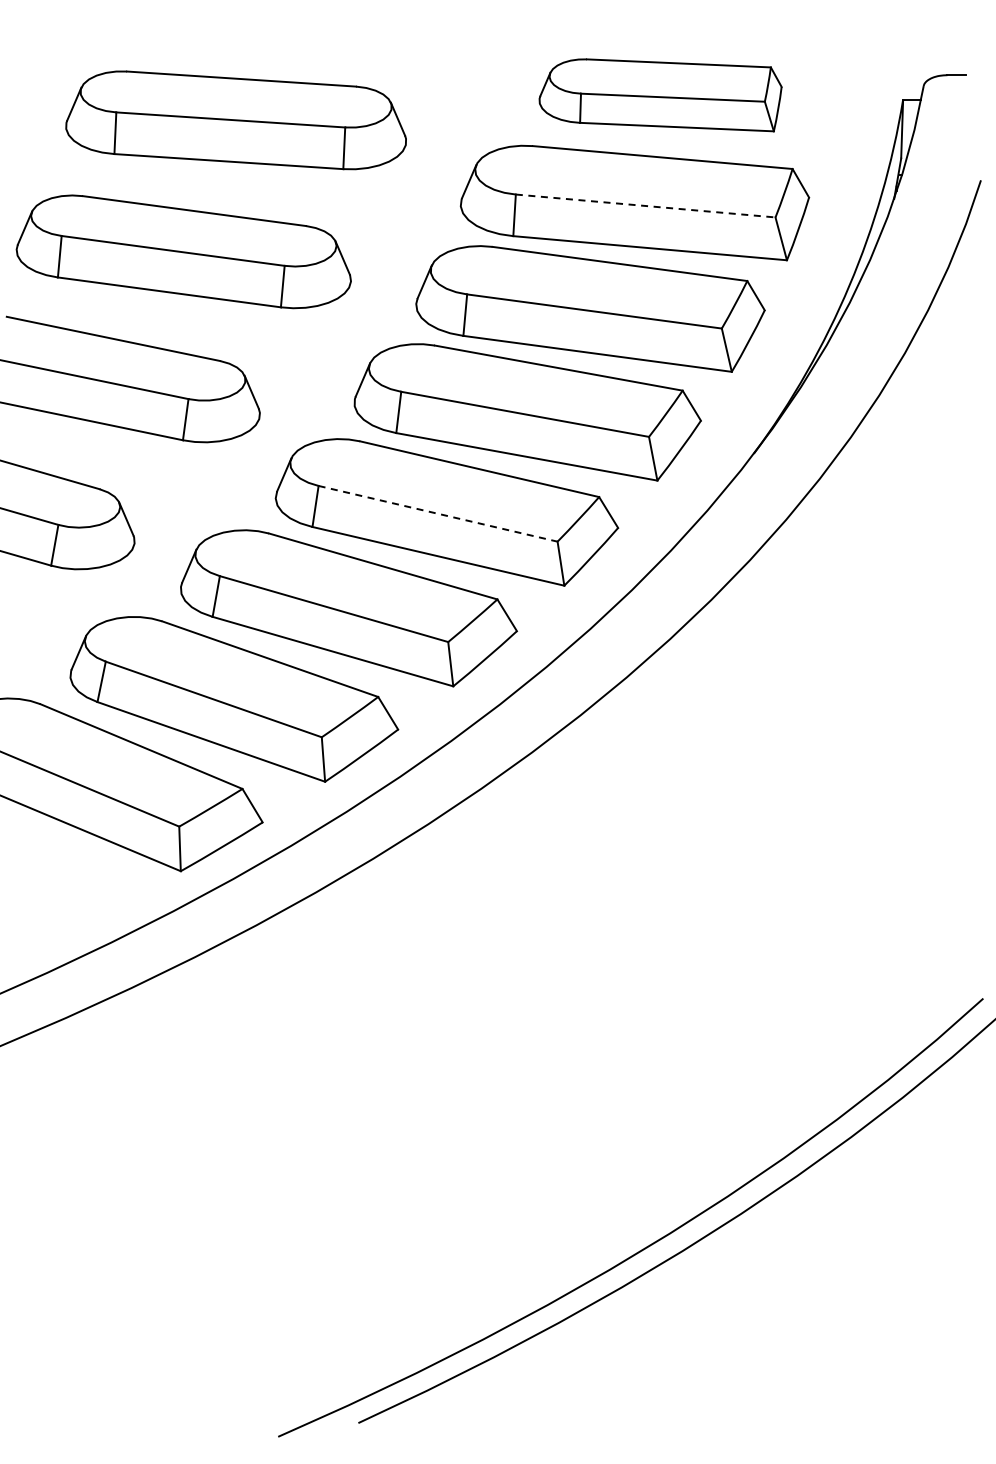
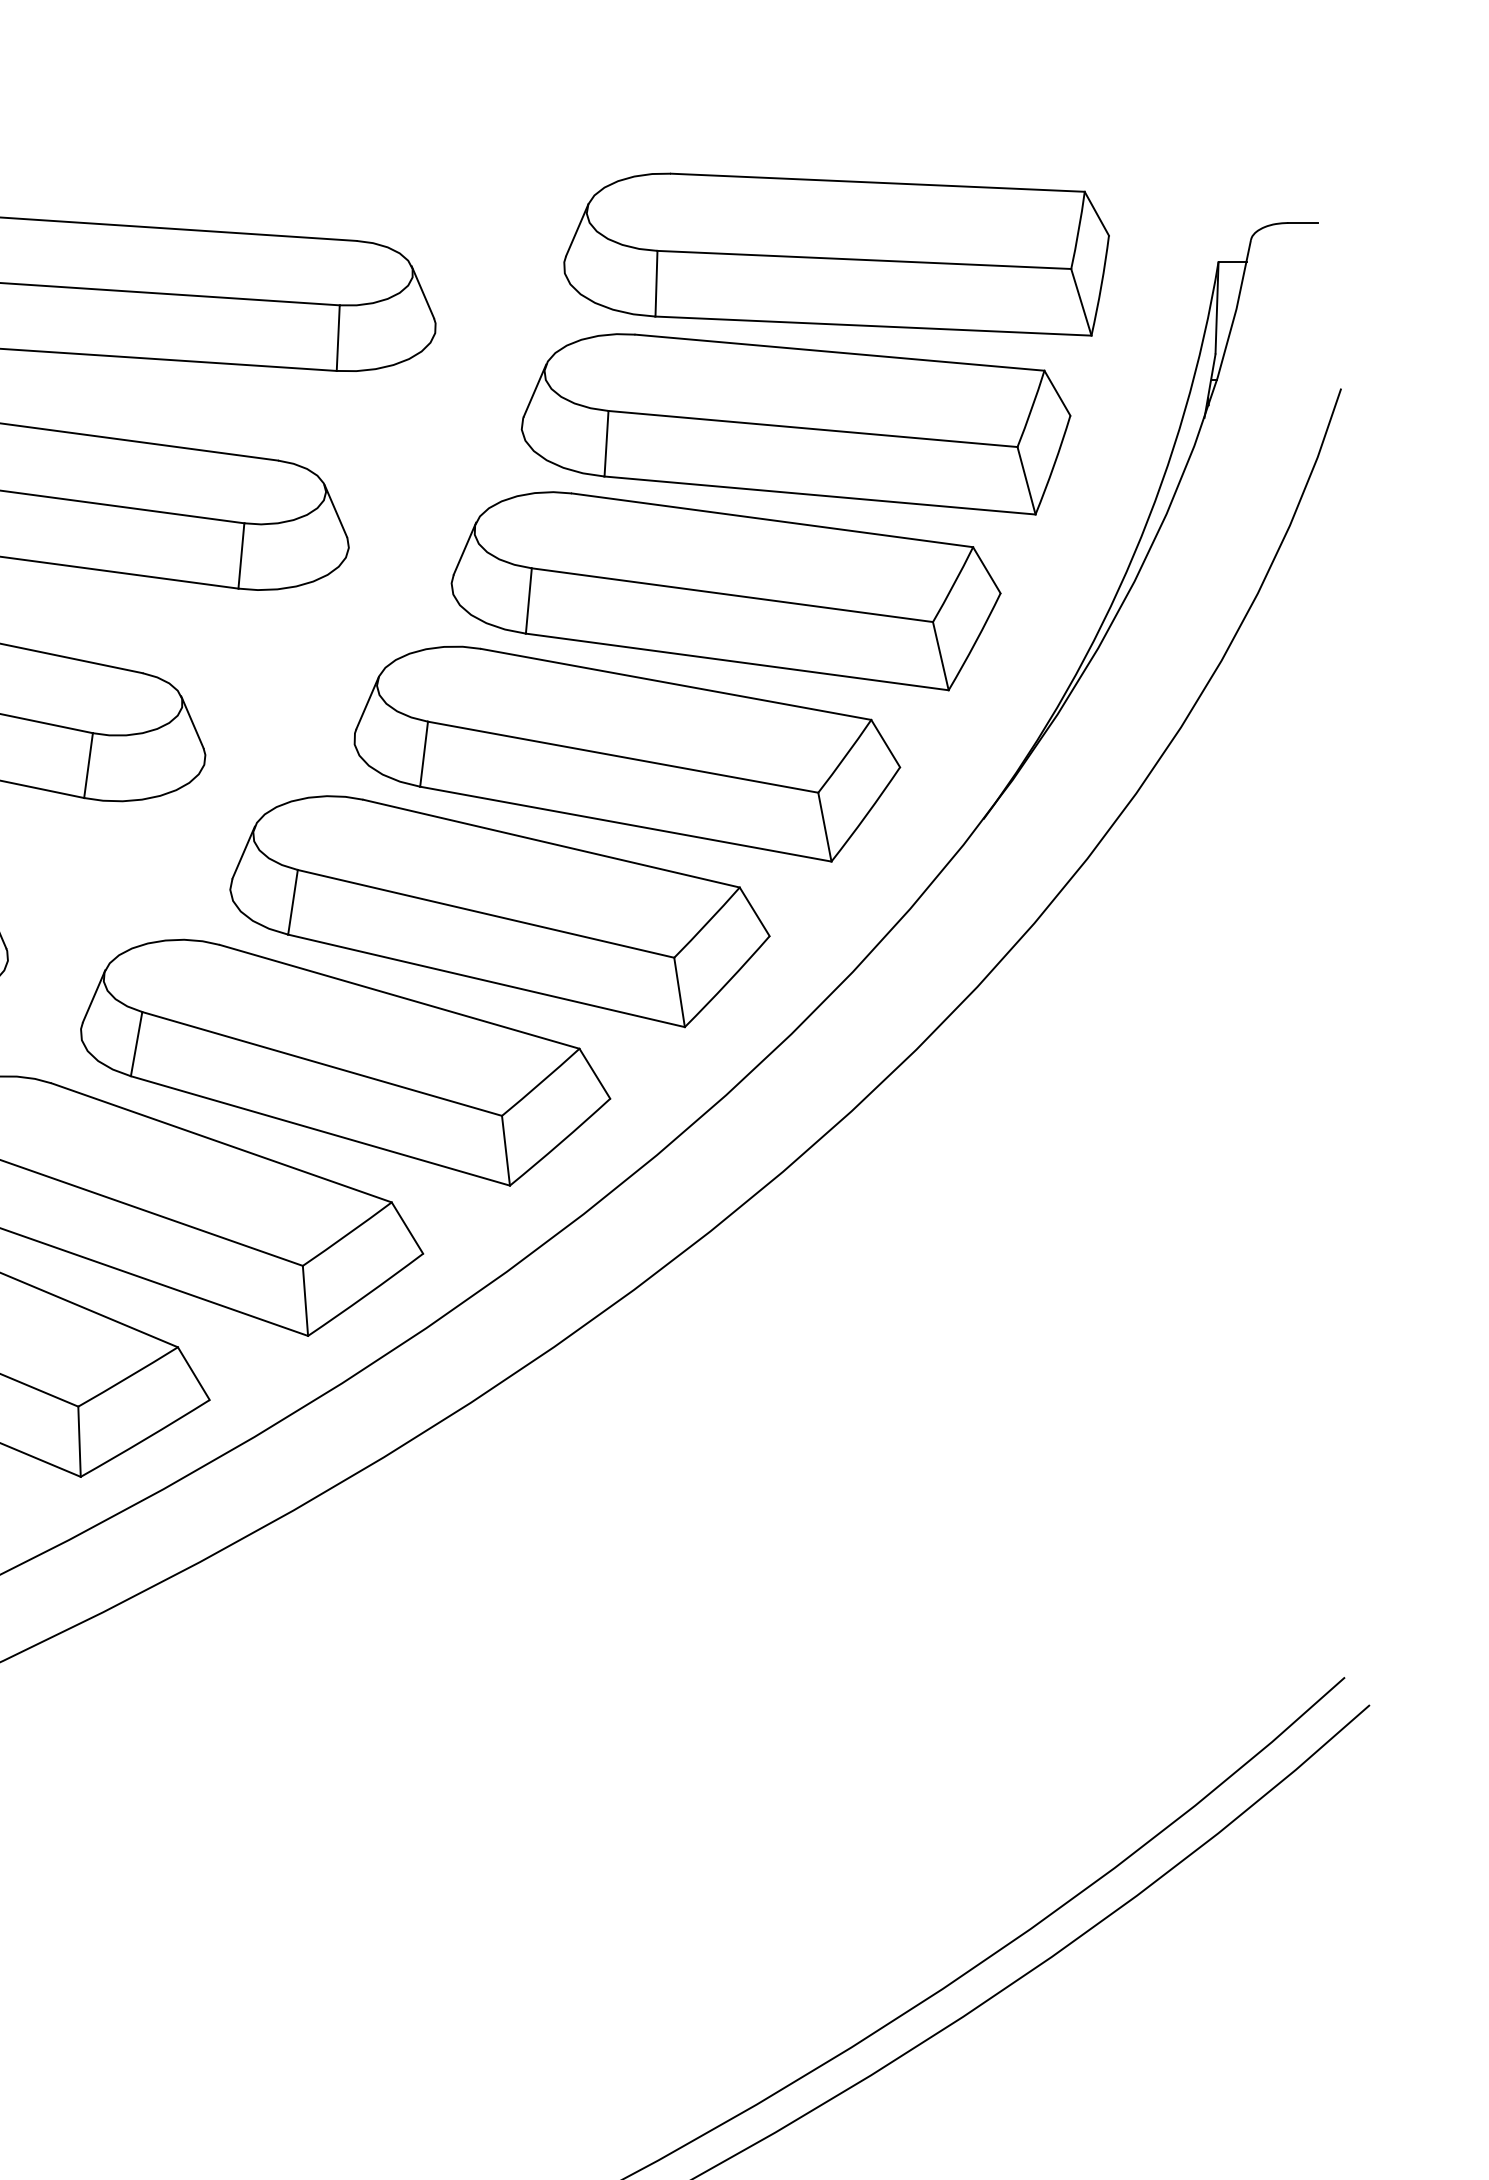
part: (660, 95) -> (836, 254), size x1.43
line: (646, 206) -> (814, 429), dashed -> solid
line: (438, 513) -> (486, 913), dashed -> solid

